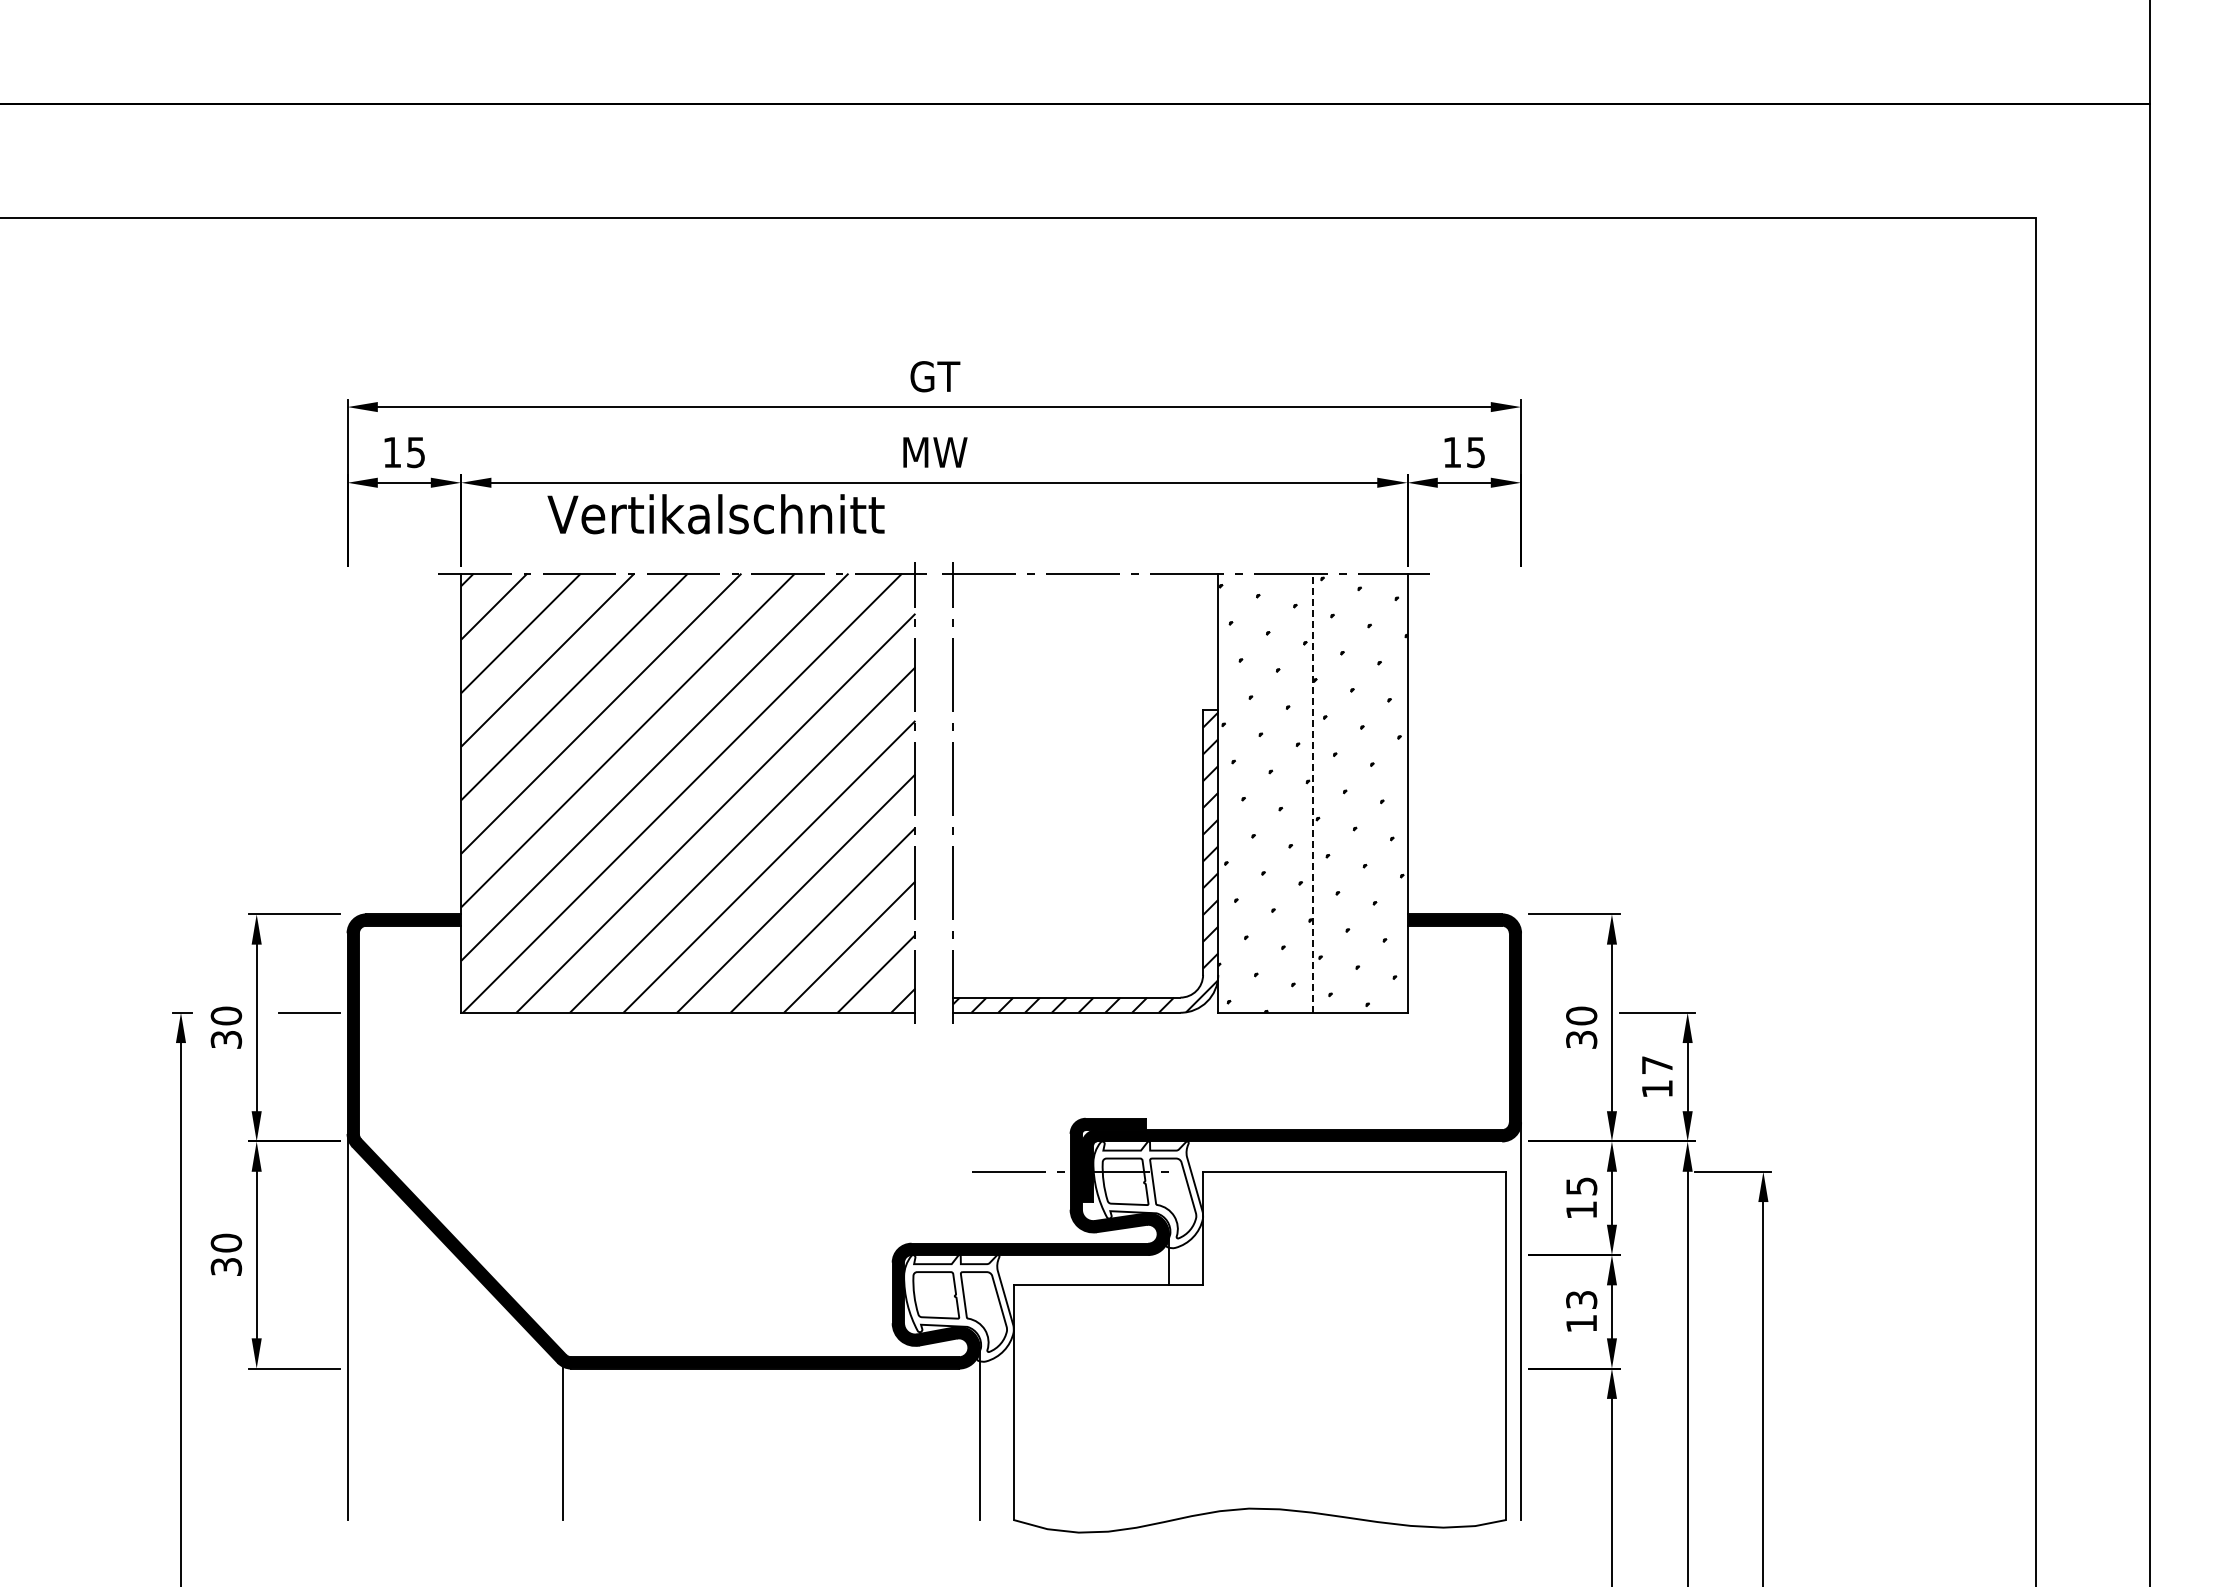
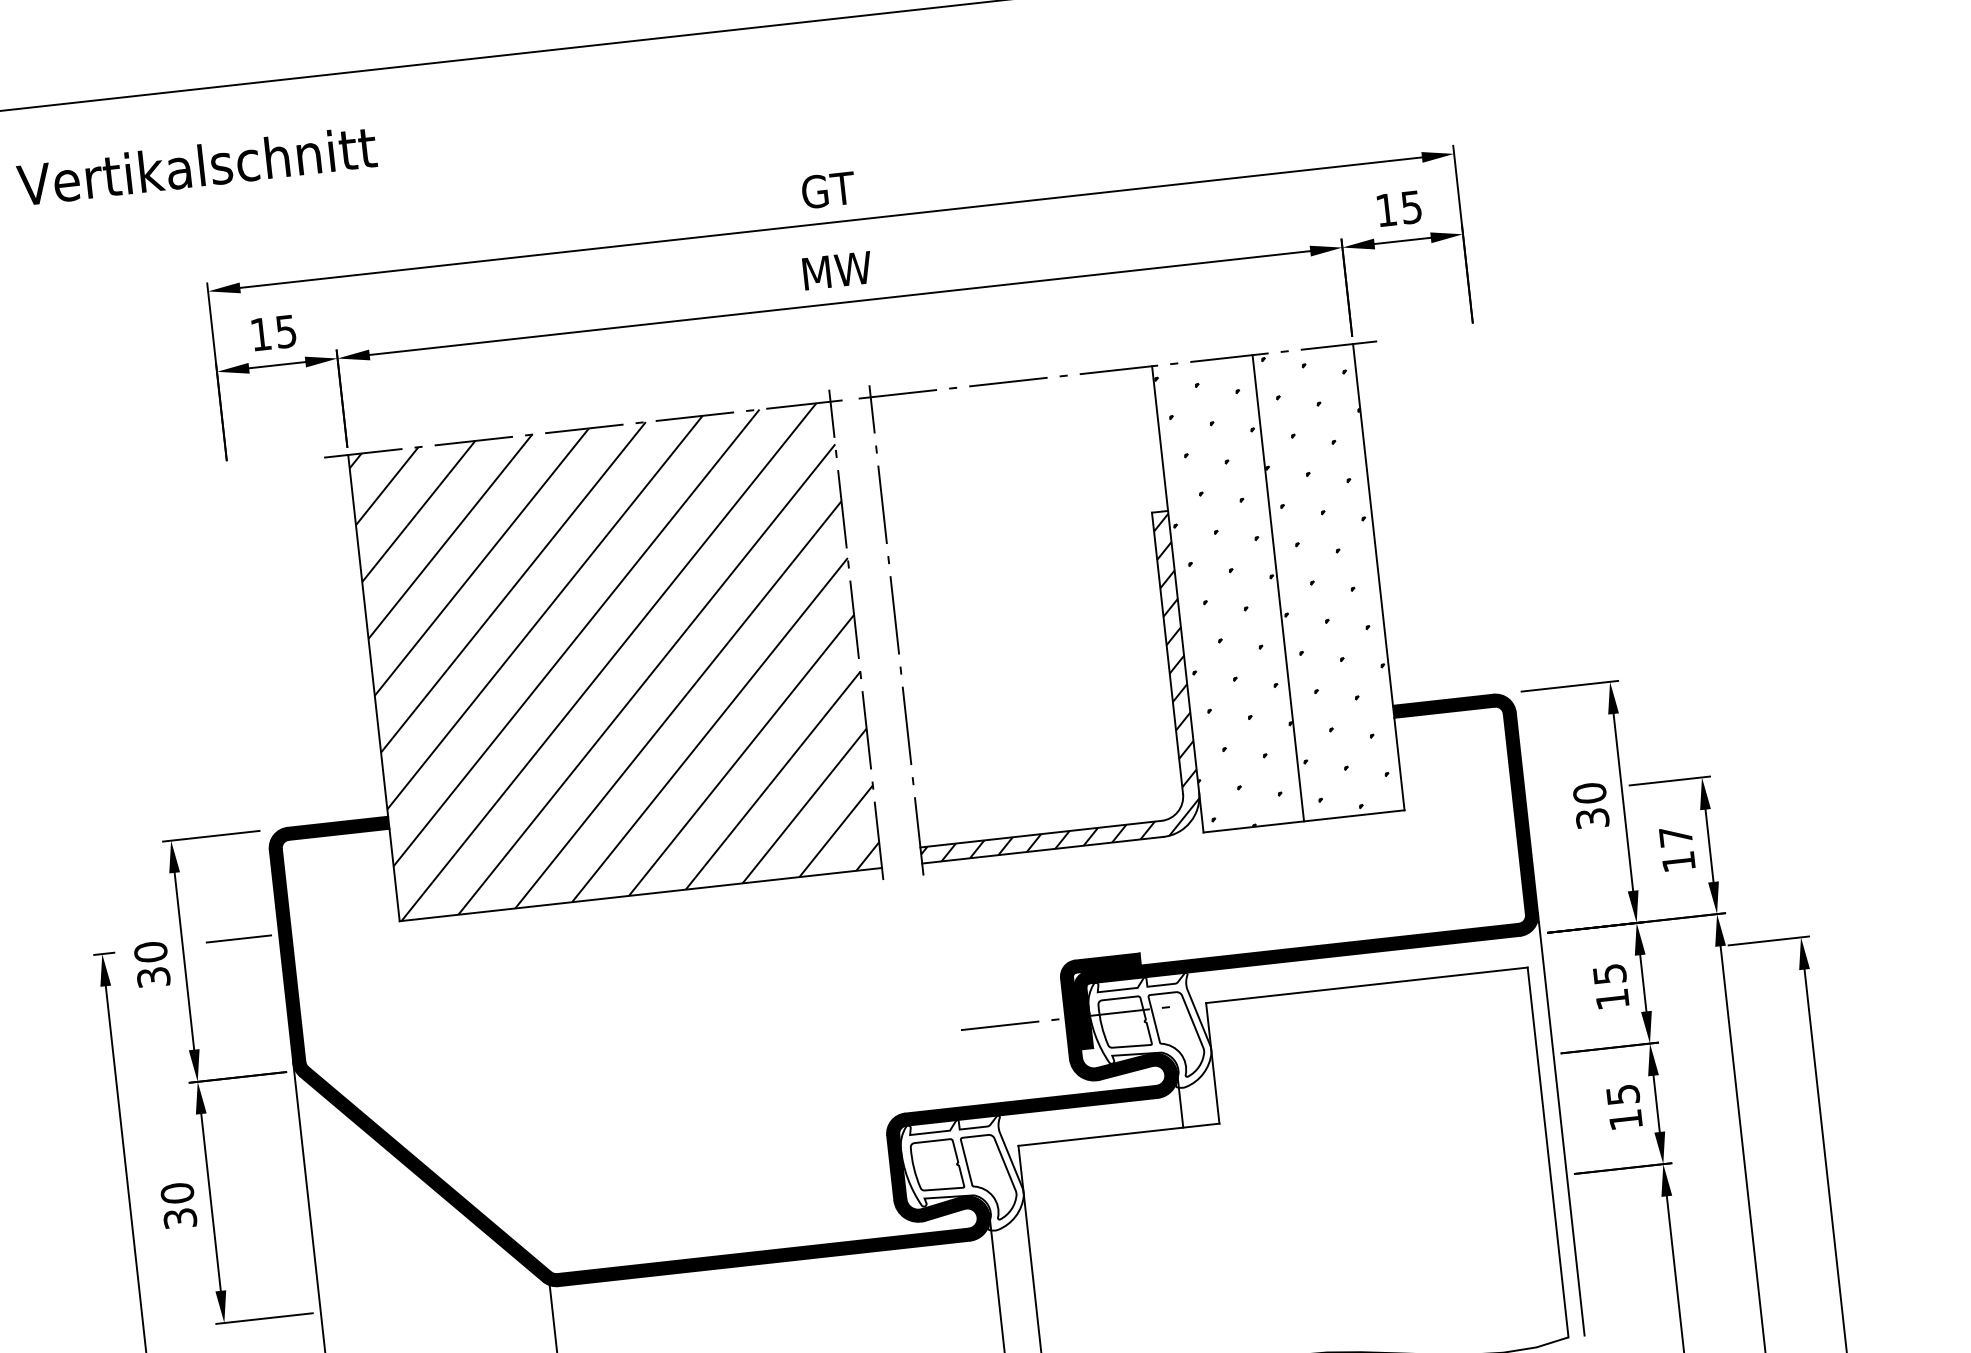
text: (715, 514) -> (196, 166), moved
line: (1312, 793) -> (1277, 588), dashed -> solid
text: (1581, 1299) -> (1622, 1094), 13 -> 15

